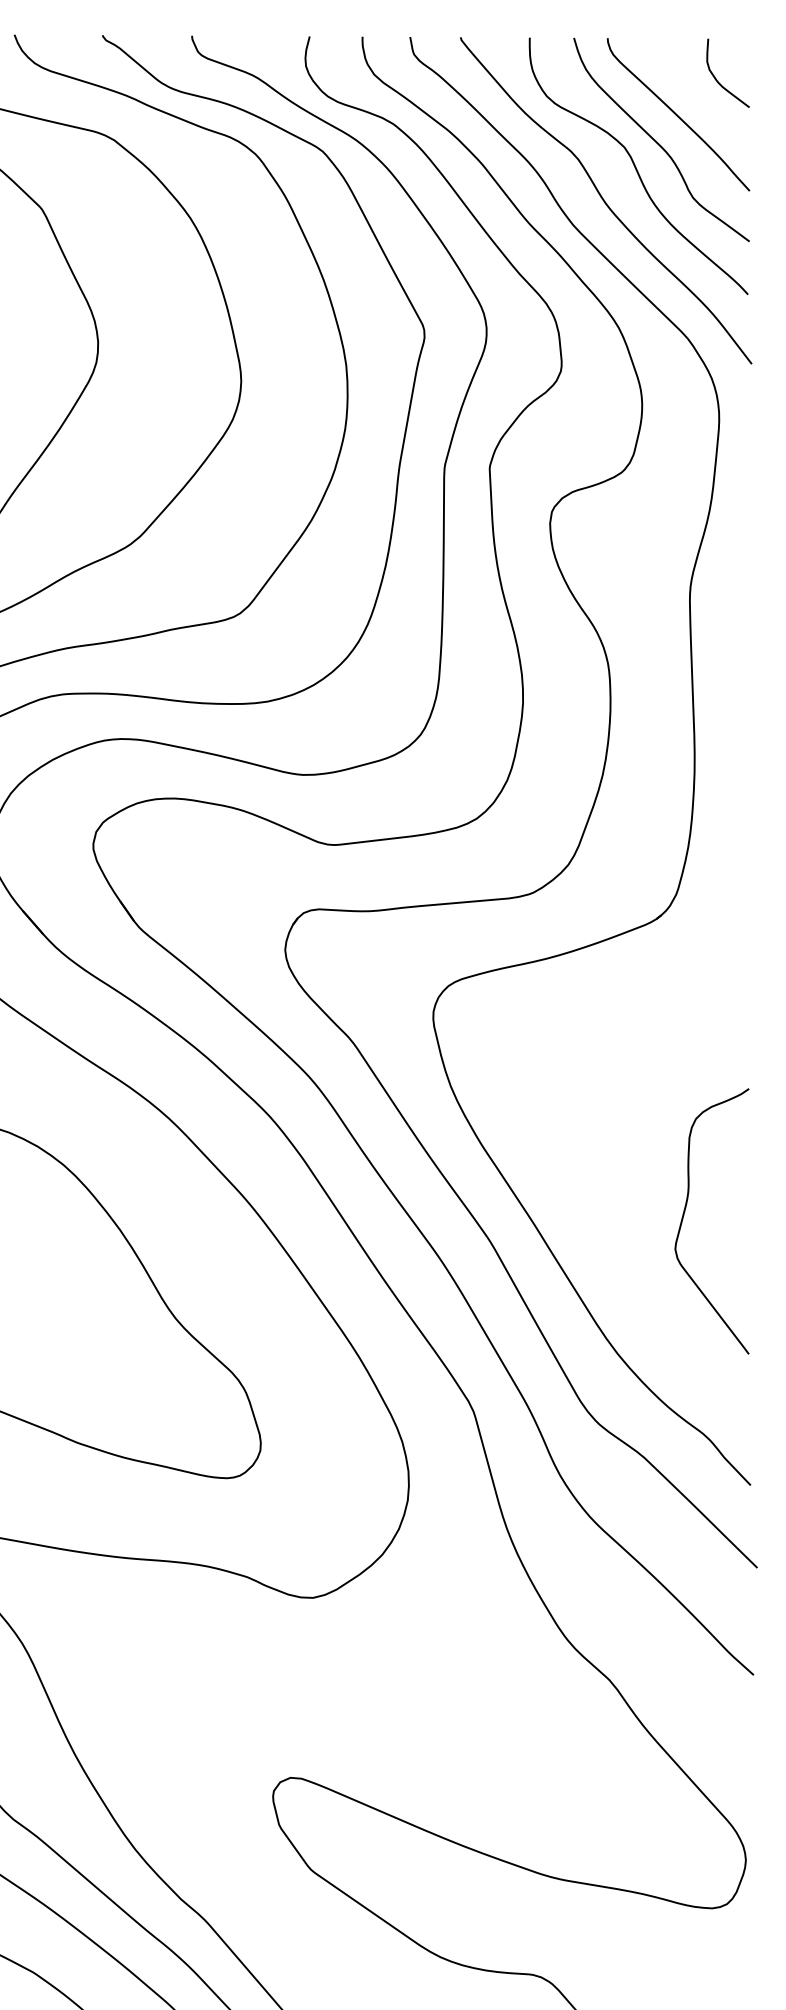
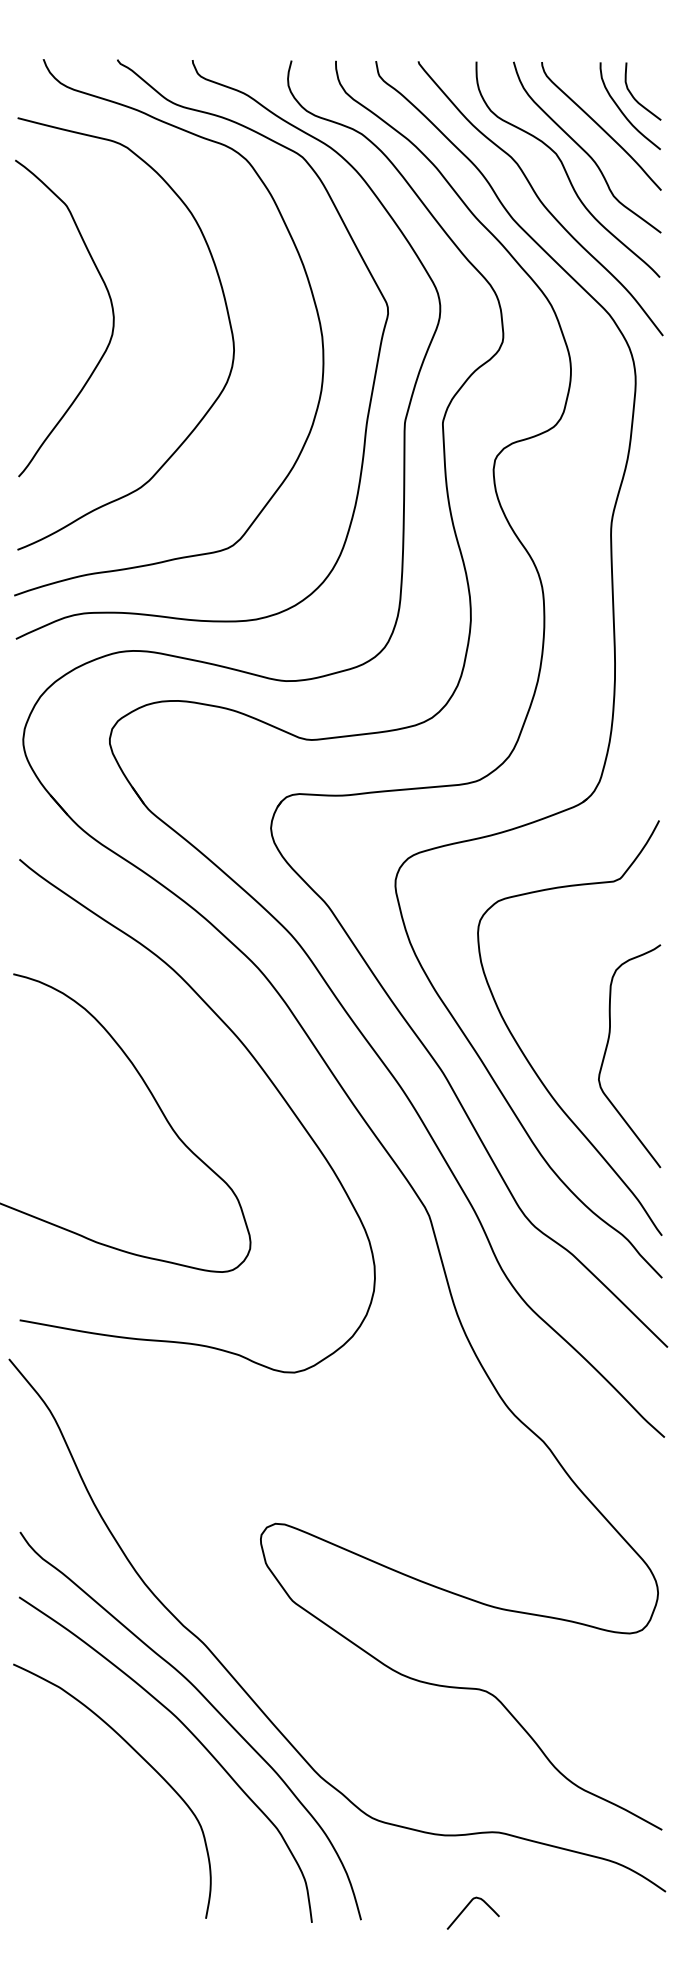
curve: (704, 98) -> (623, 112), added
curve: (589, 1221) -> (526, 1056), added

